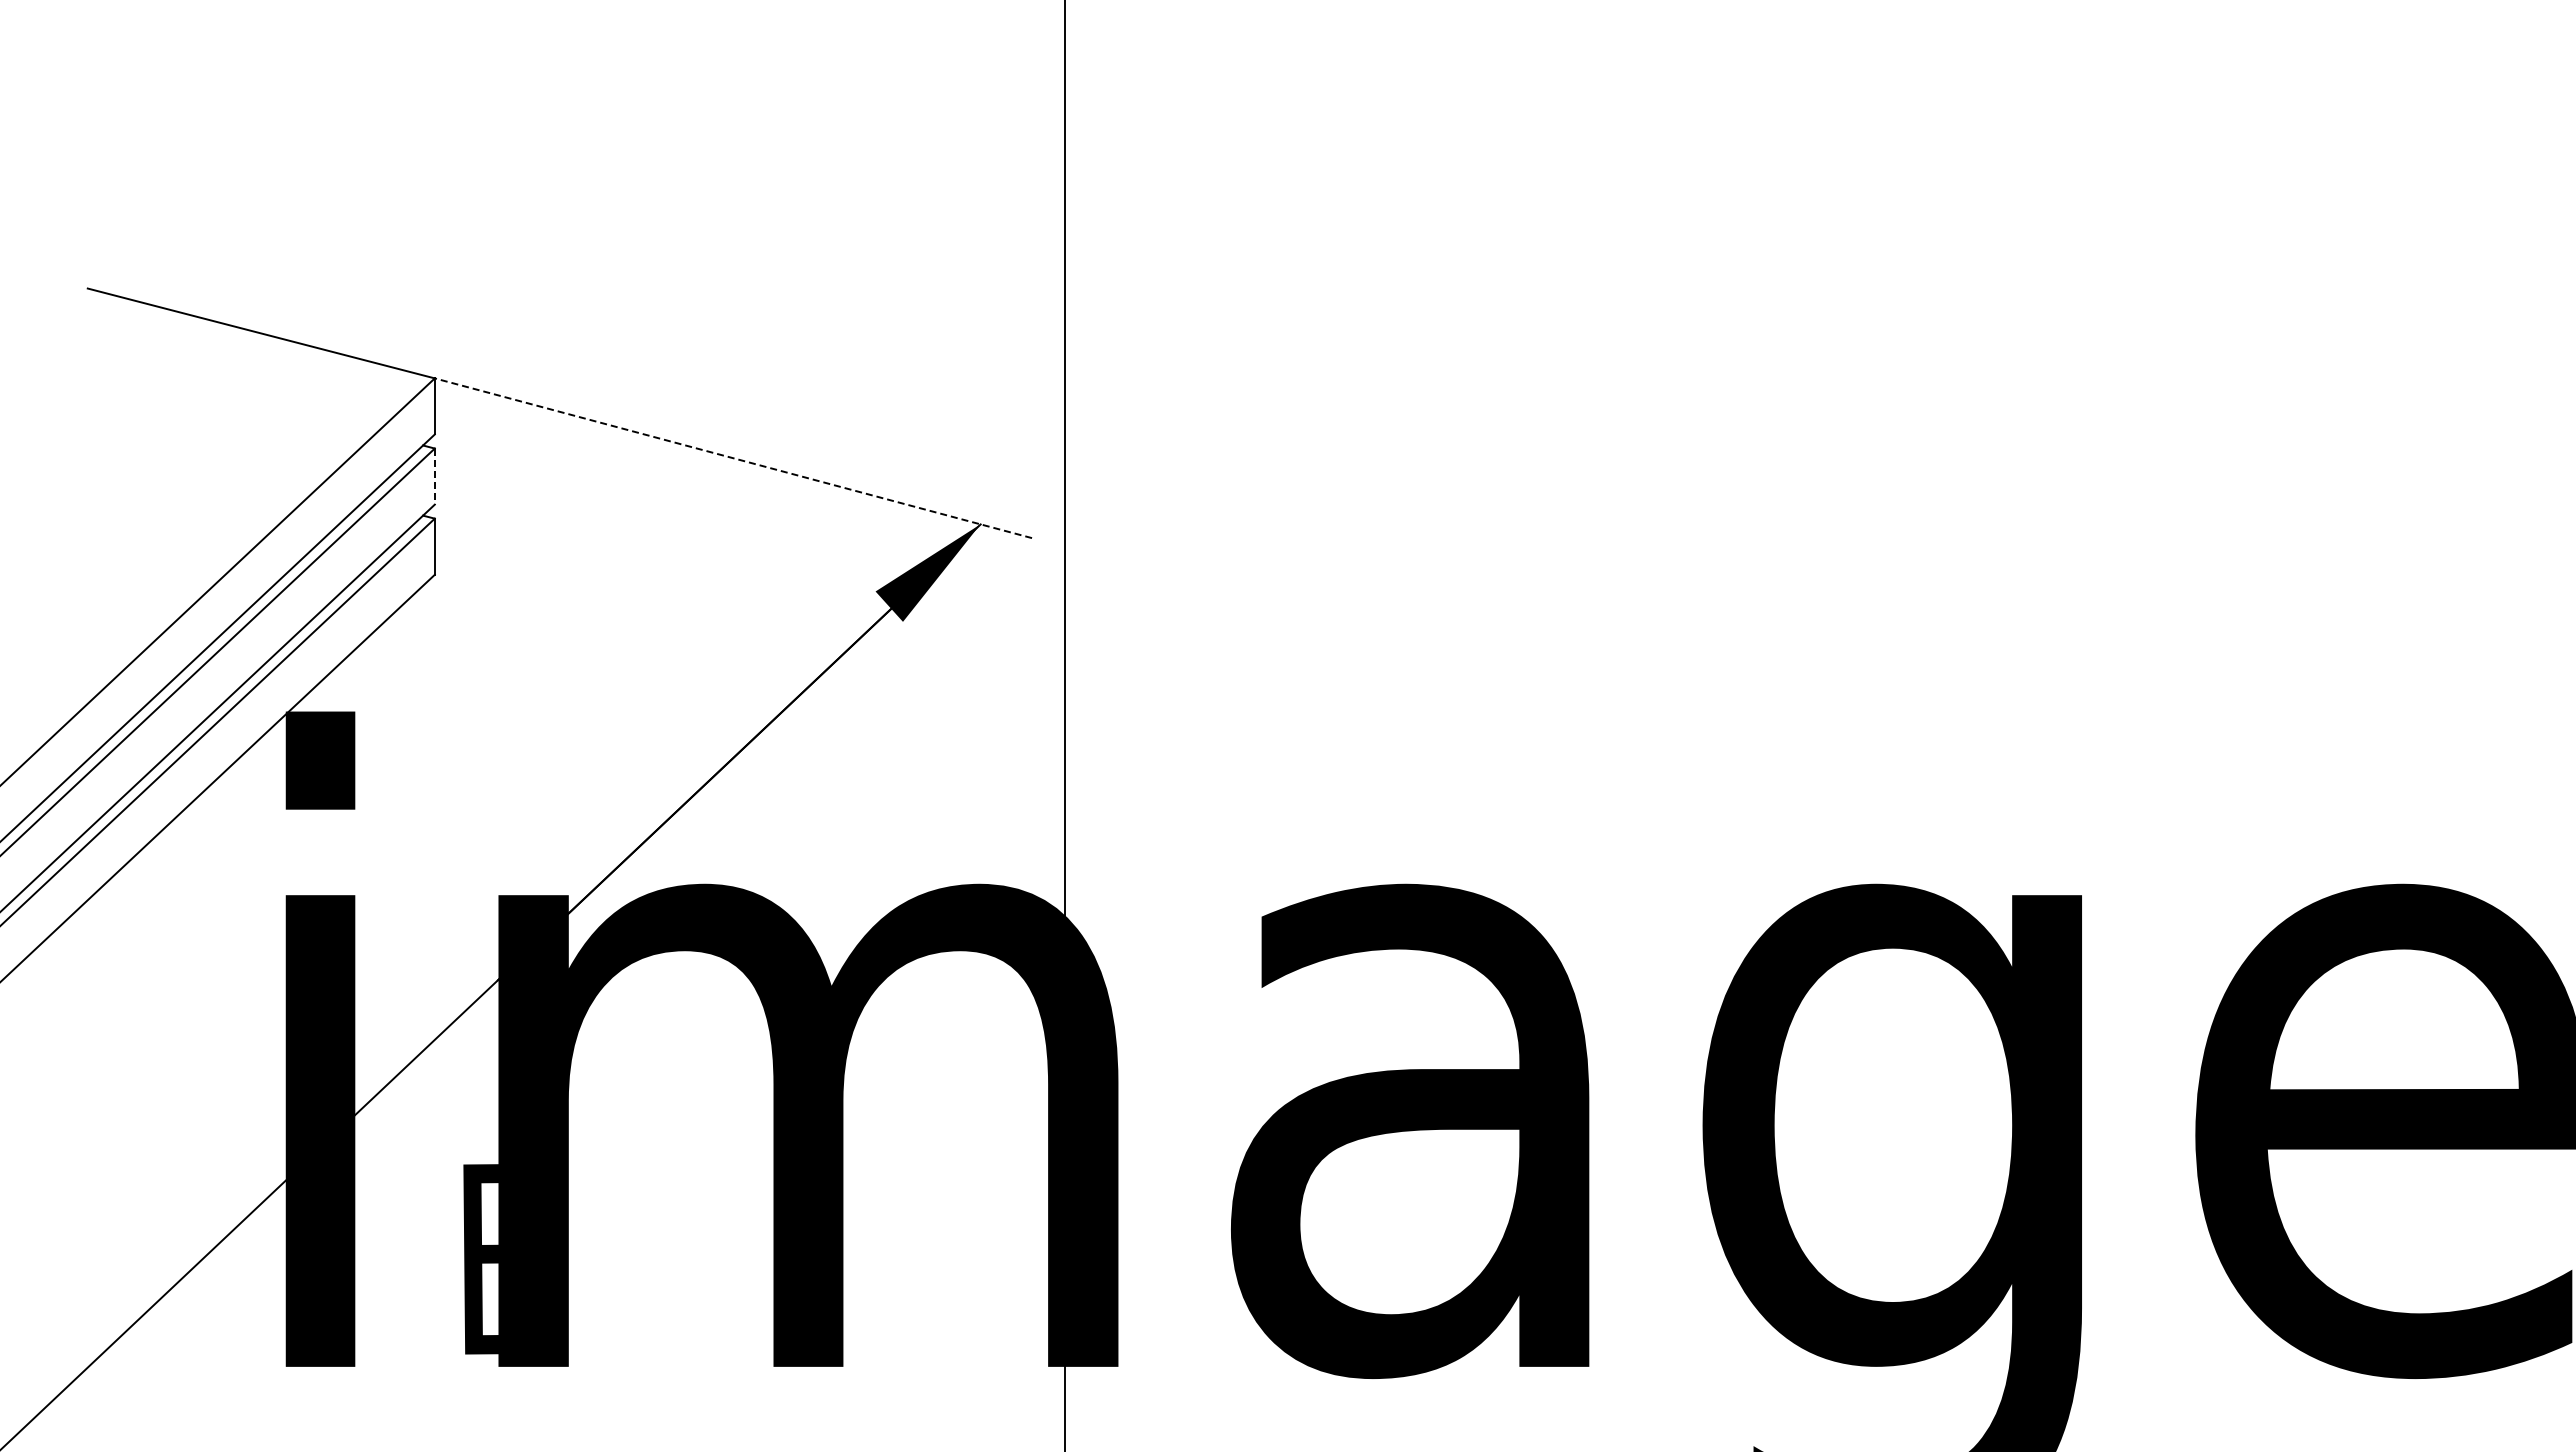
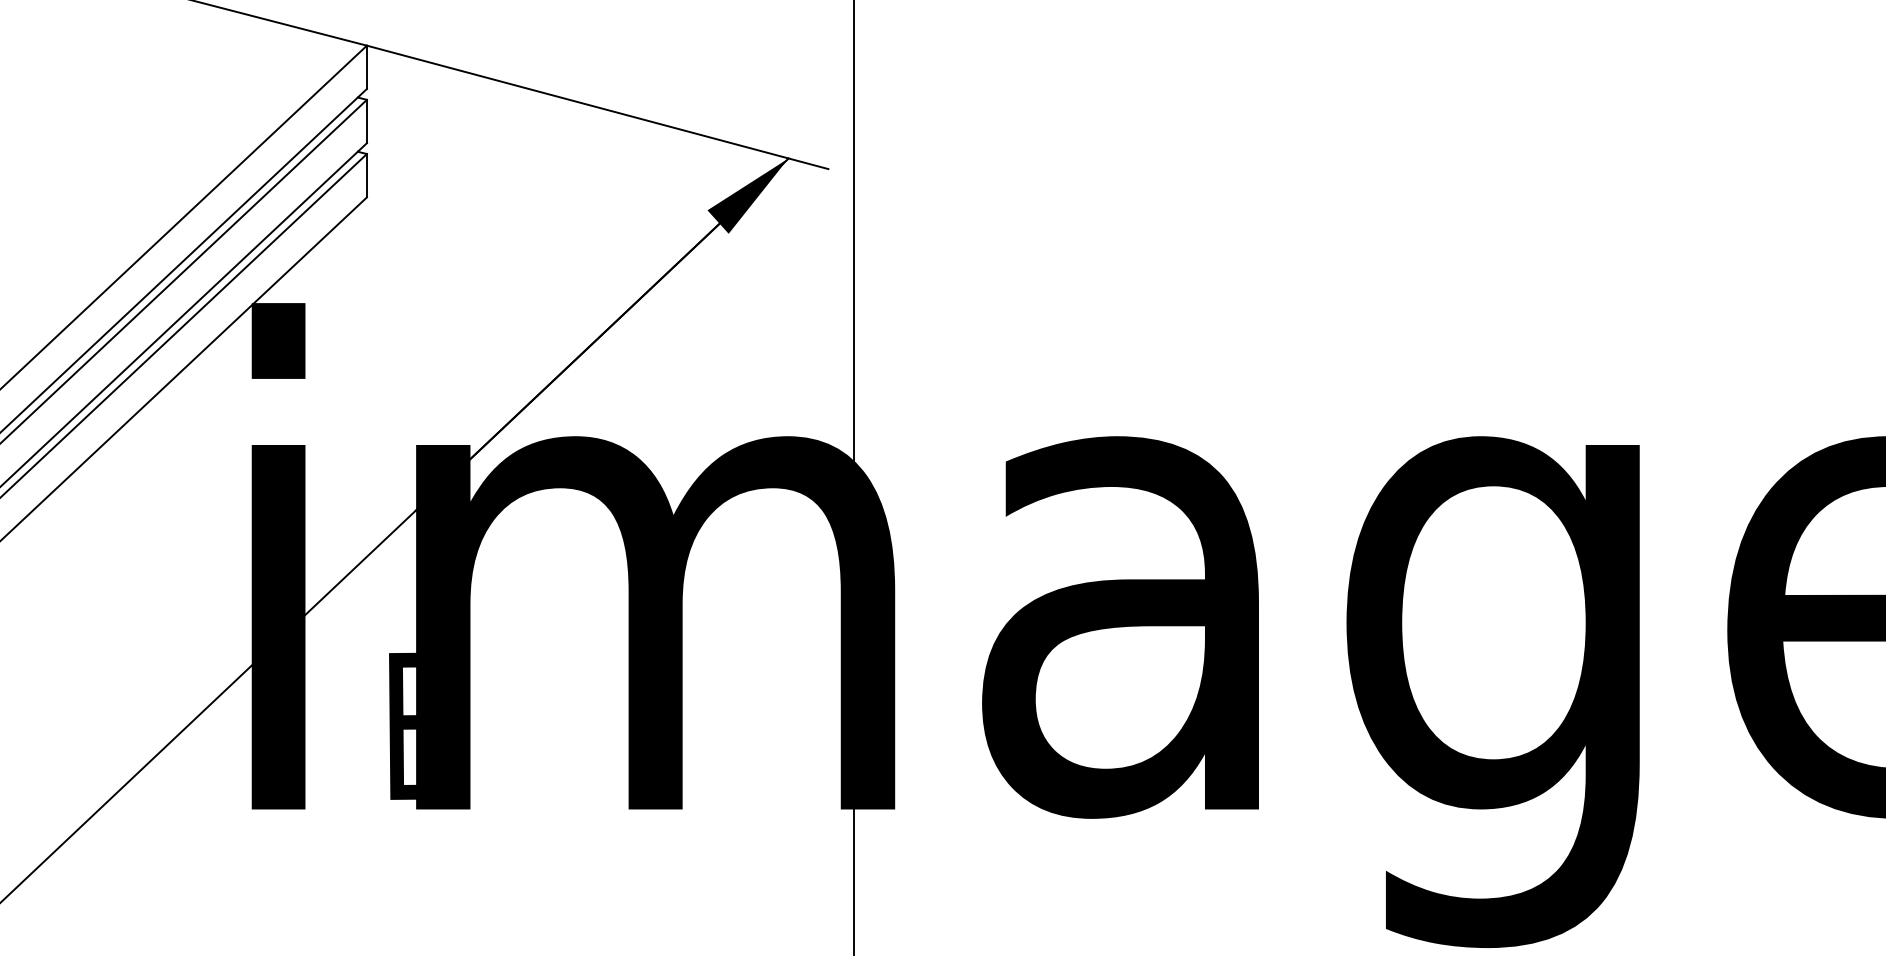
line: (732, 458) -> (596, 107), dashed -> solid
line: (434, 477) -> (366, 122), dashed -> solid

